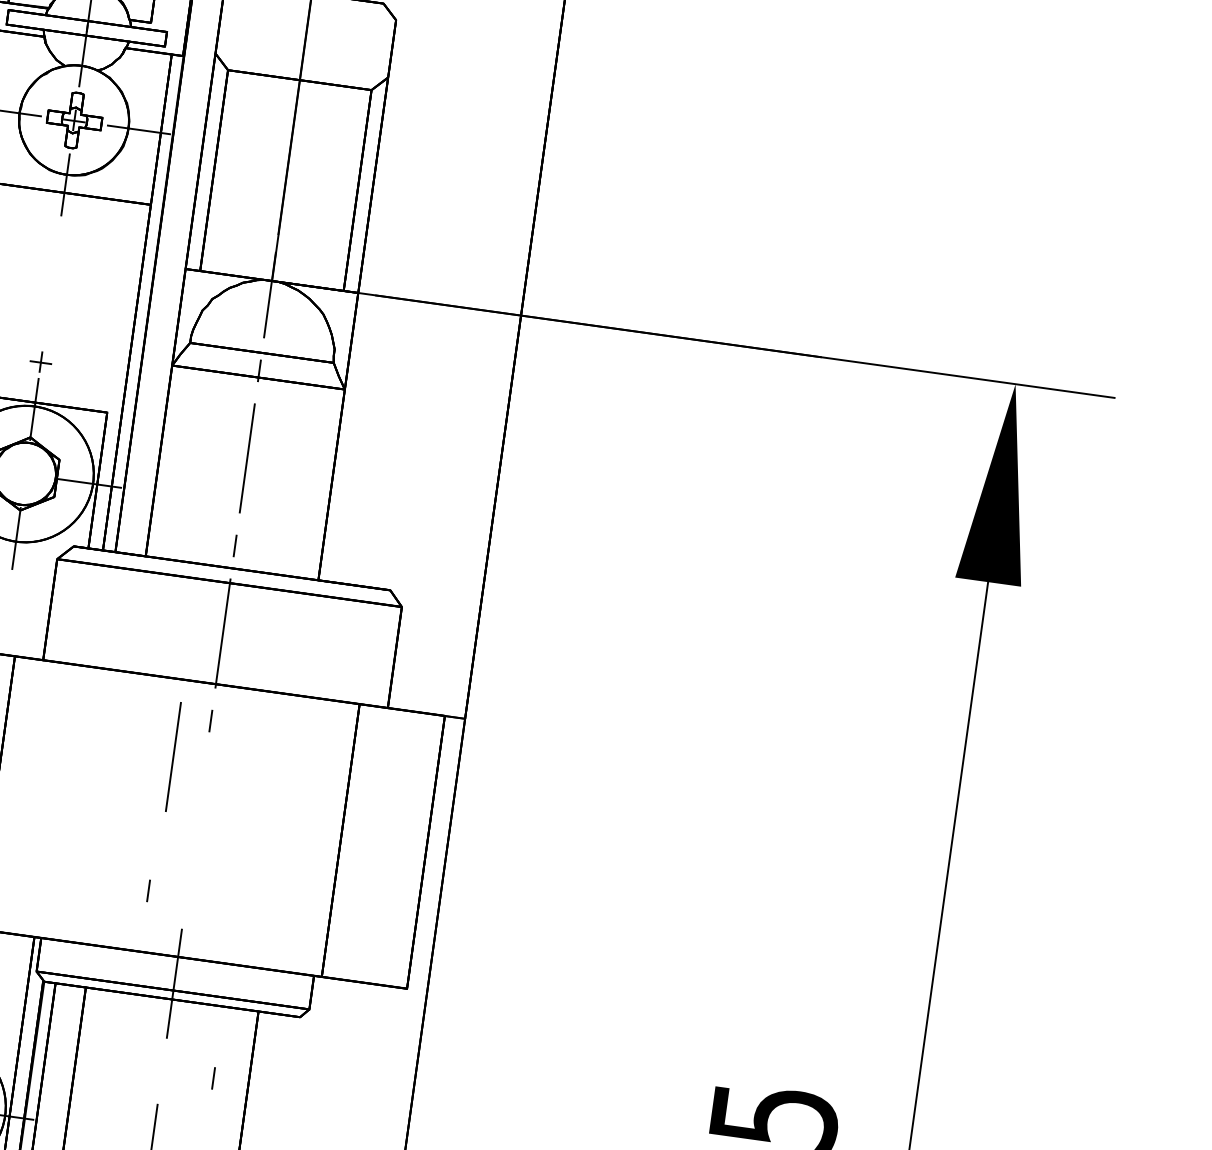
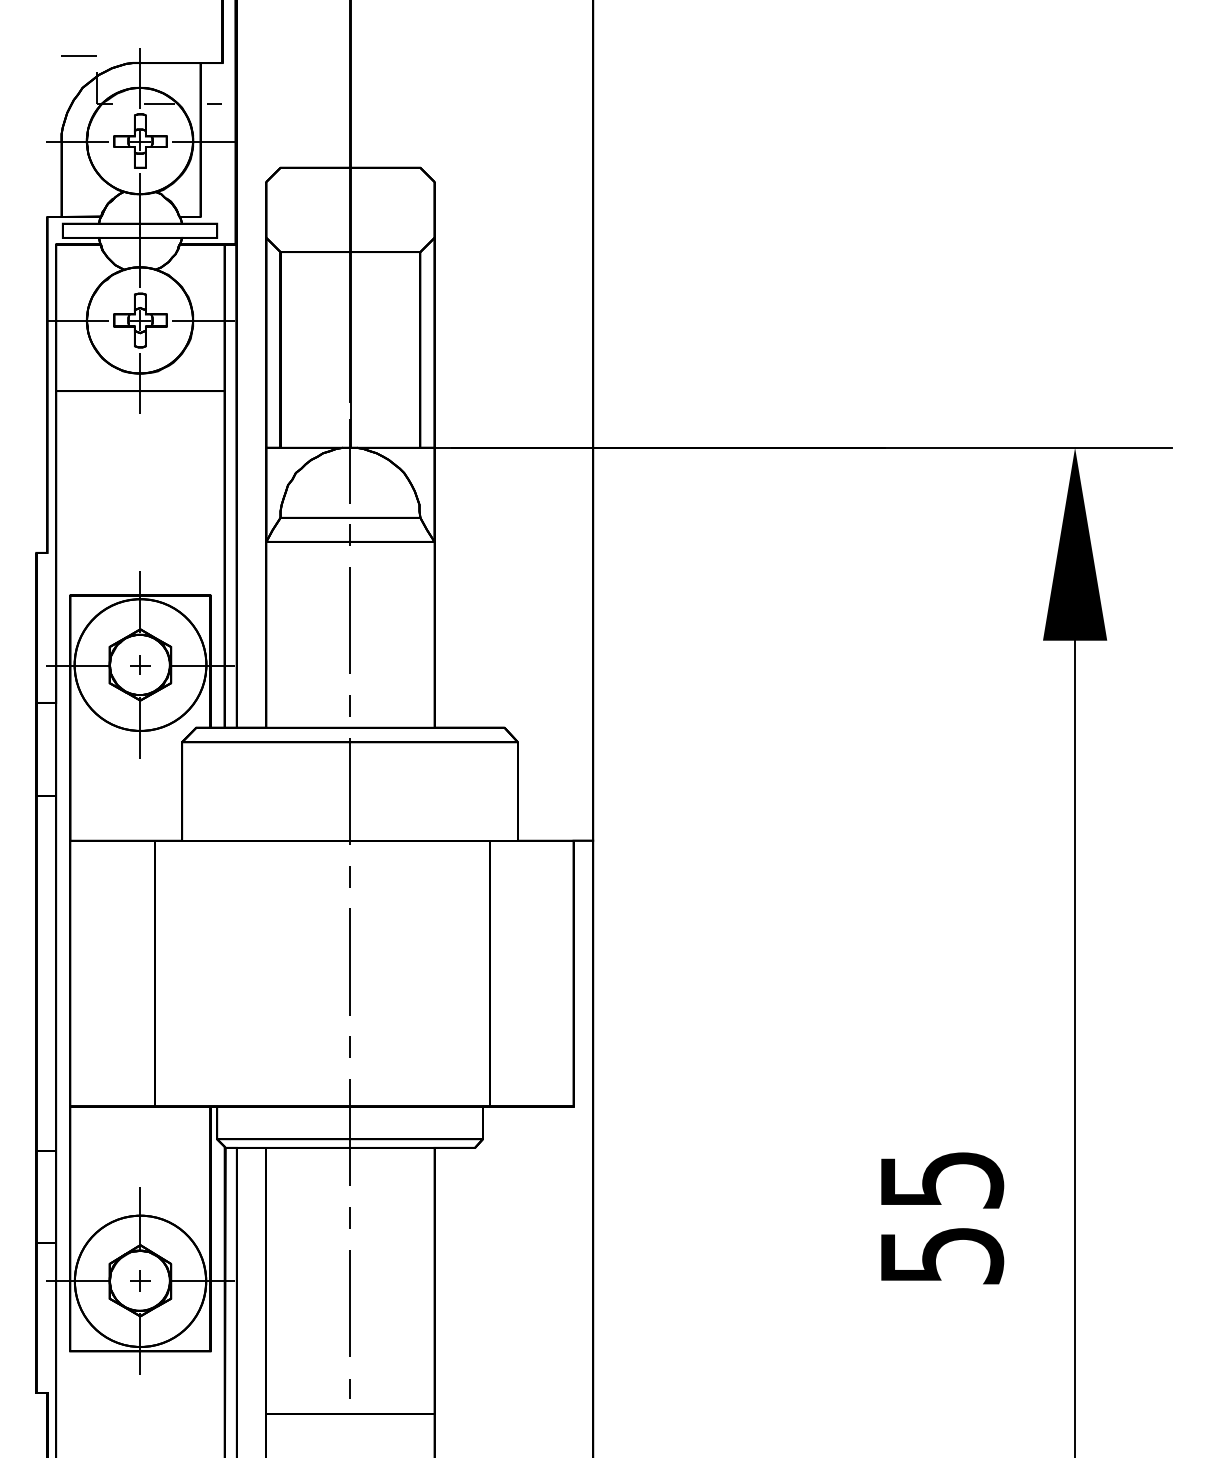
part: (41, 361) -> (140, 664), moved
line: (172, 756) -> (349, 961), moved
line: (147, 890) -> (349, 1046), moved
line: (212, 1077) -> (349, 1217), moved

